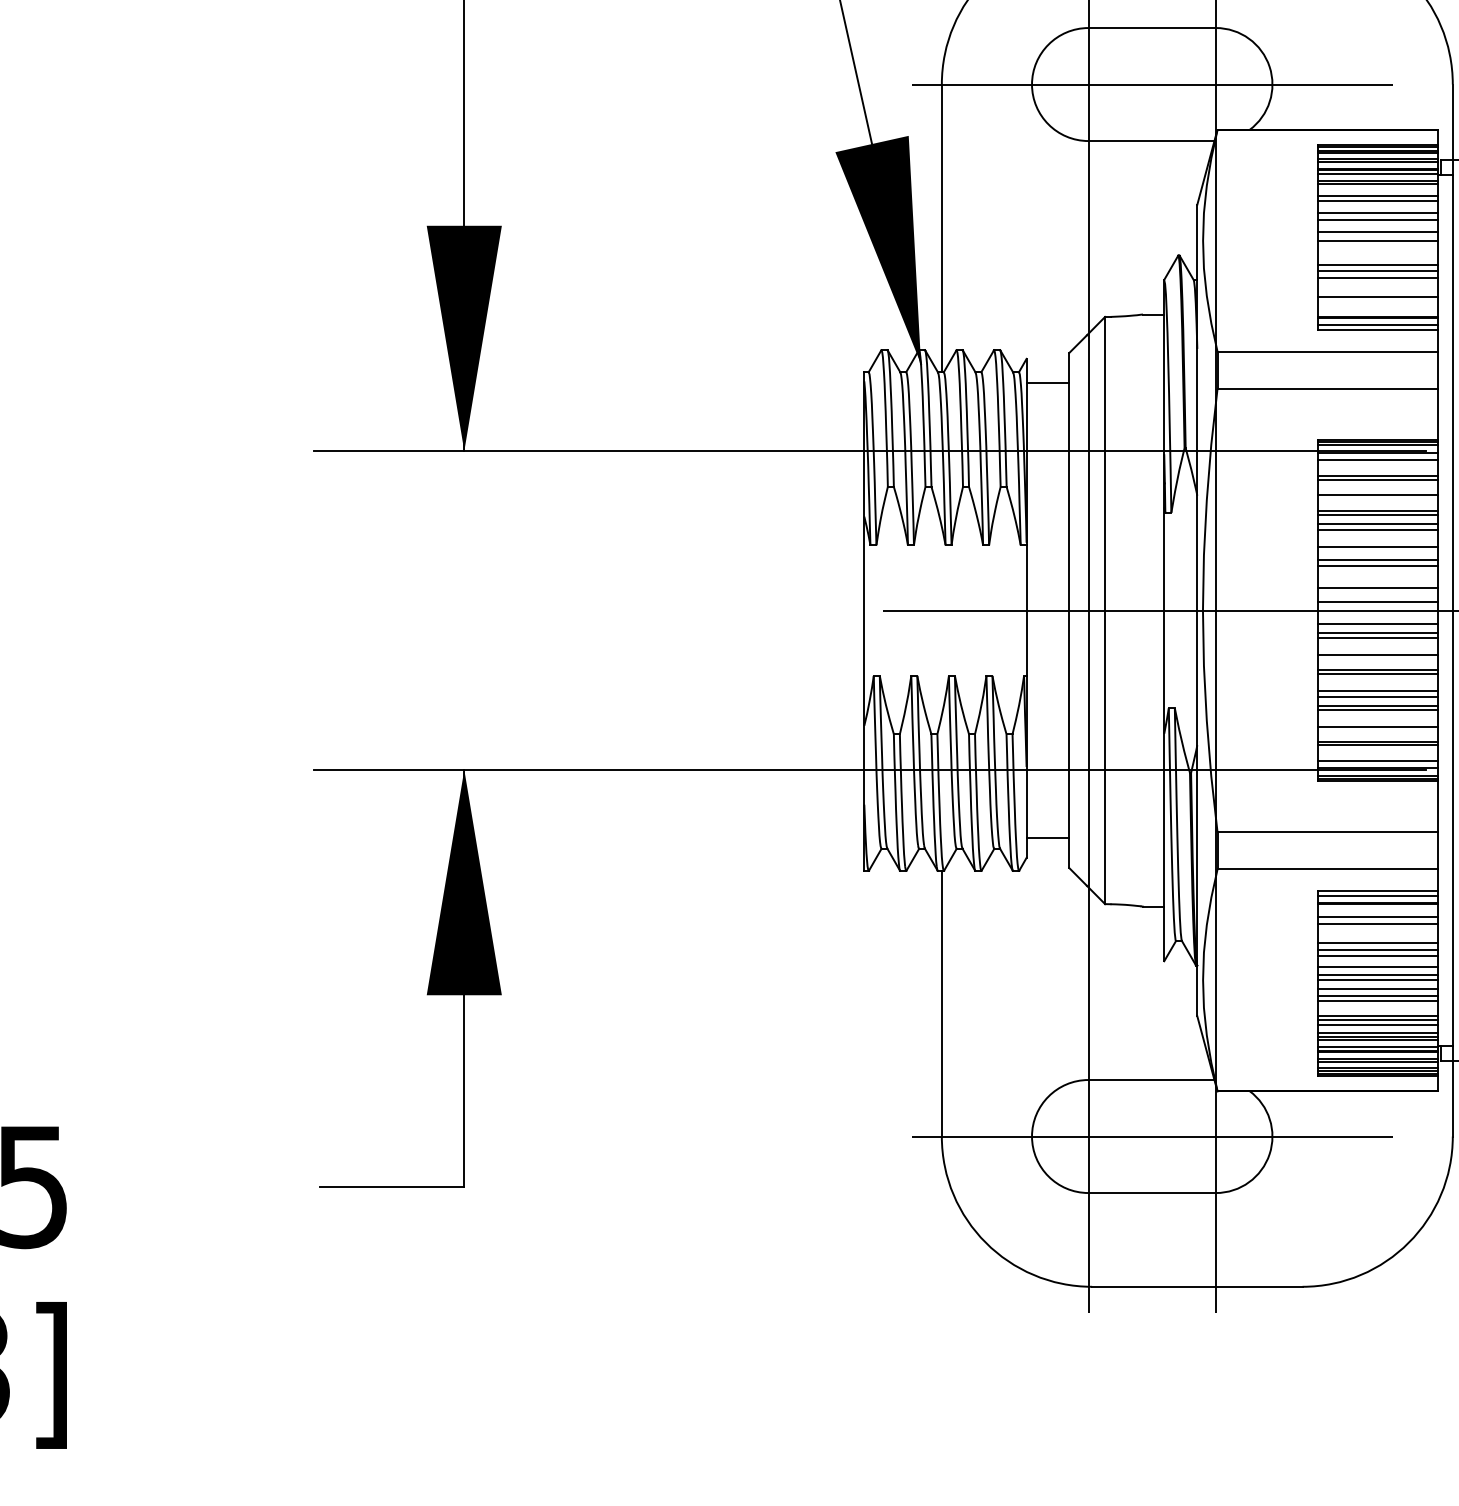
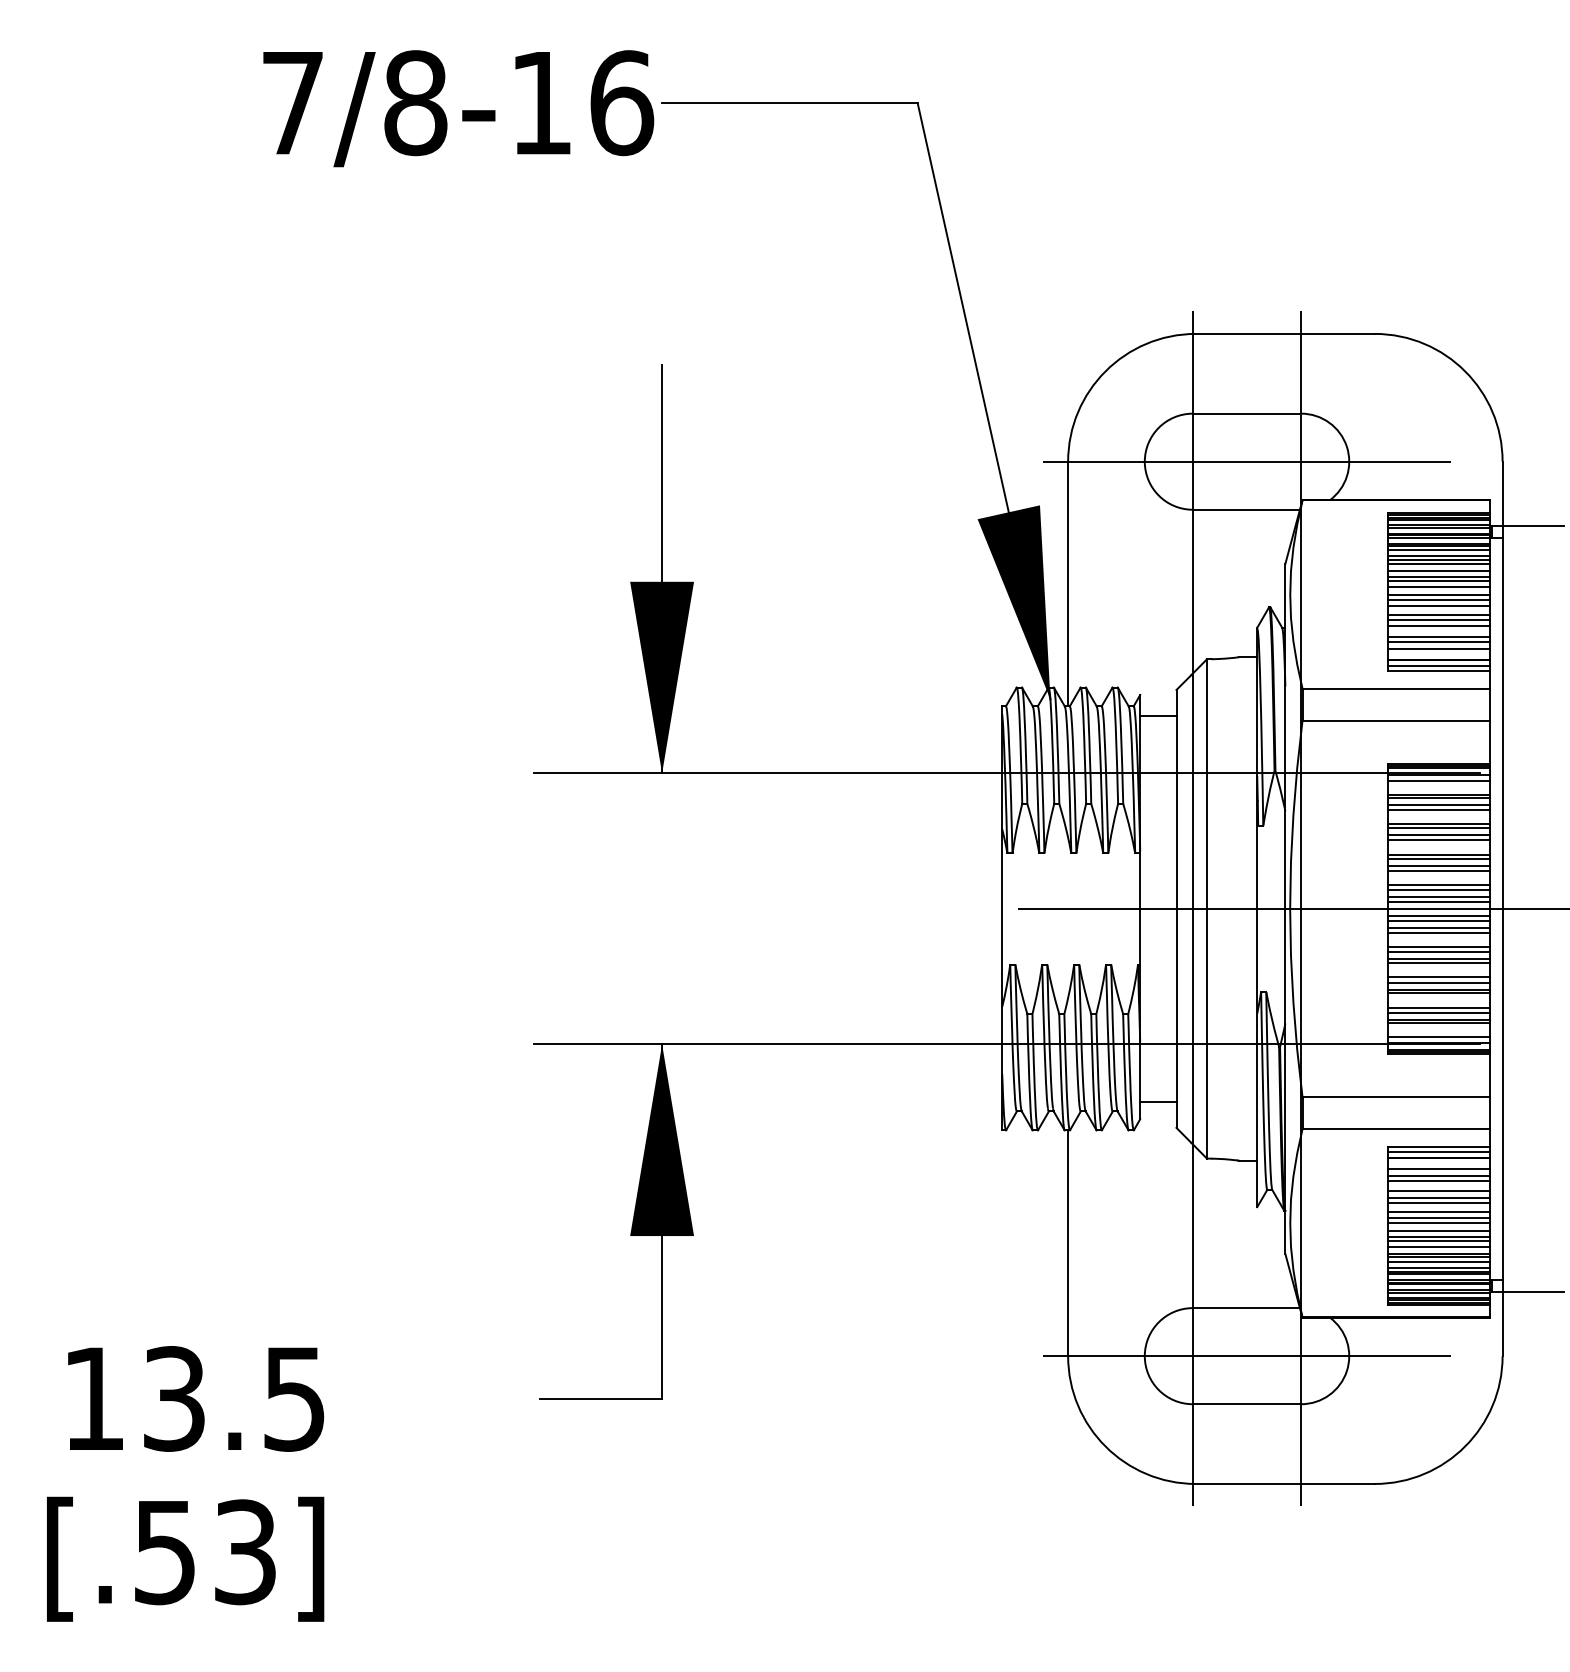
line: (1377, 187) -> (1438, 549), added
line: (1377, 205) -> (1438, 564), added
line: (1377, 224) -> (1438, 580), added
line: (1377, 246) -> (1438, 599), added
line: (1377, 253) -> (1438, 605), added
line: (1377, 290) -> (1438, 636), added
line: (1377, 304) -> (1438, 648), added
line: (1377, 487) -> (1438, 804), added
line: (1377, 551) -> (1438, 858), added
line: (1377, 582) -> (1438, 885), added
line: (1377, 597) -> (1438, 897), added
line: (1377, 619) -> (1438, 916), added
line: (1377, 660) -> (1438, 951), added
line: (1377, 733) -> (1438, 1013), added
line: (1377, 931) -> (1438, 1181), added
line: (1377, 1008) -> (1438, 1247), added

